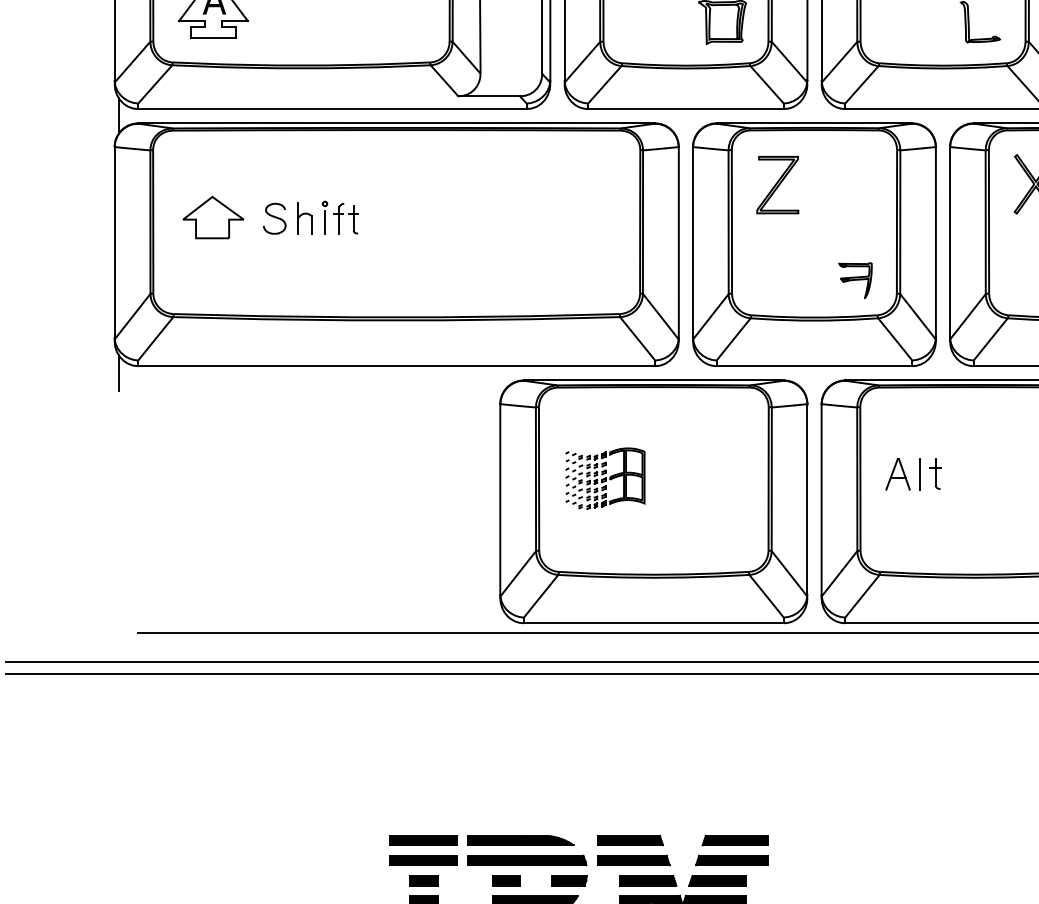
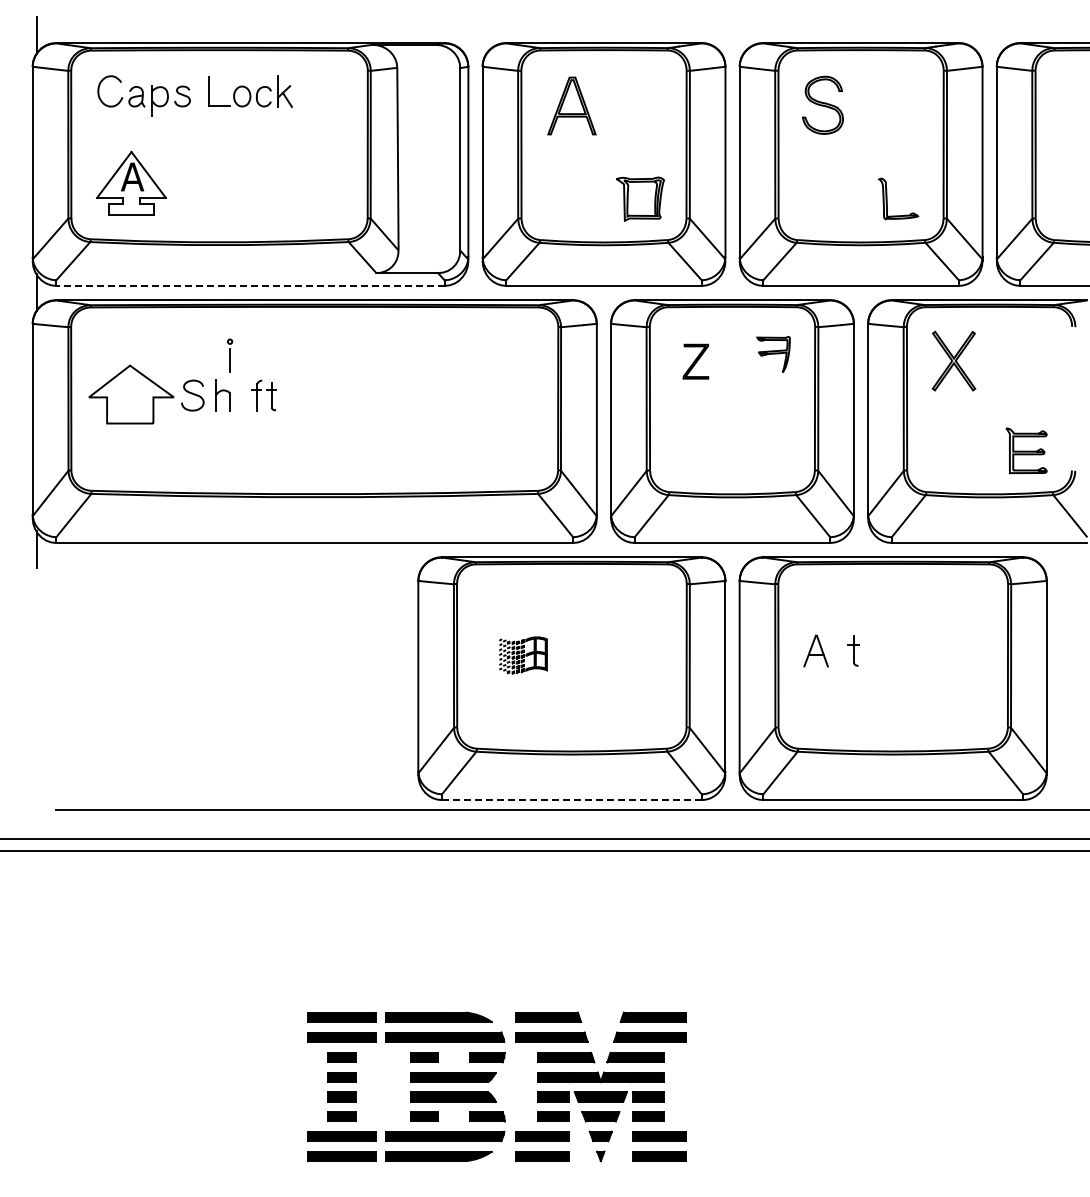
line: (332, 108) -> (250, 285), solid -> dashed
part: (777, 184) -> (695, 361), size x0.6
part: (213, 216) -> (131, 393), size x1.4
part: (325, 217) -> (230, 355), moved
part: (855, 280) -> (773, 354), moved
line: (919, 474) -> (837, 651), removed
part: (605, 478) -> (523, 655), size x0.6
line: (653, 623) -> (571, 800), solid -> dashed

